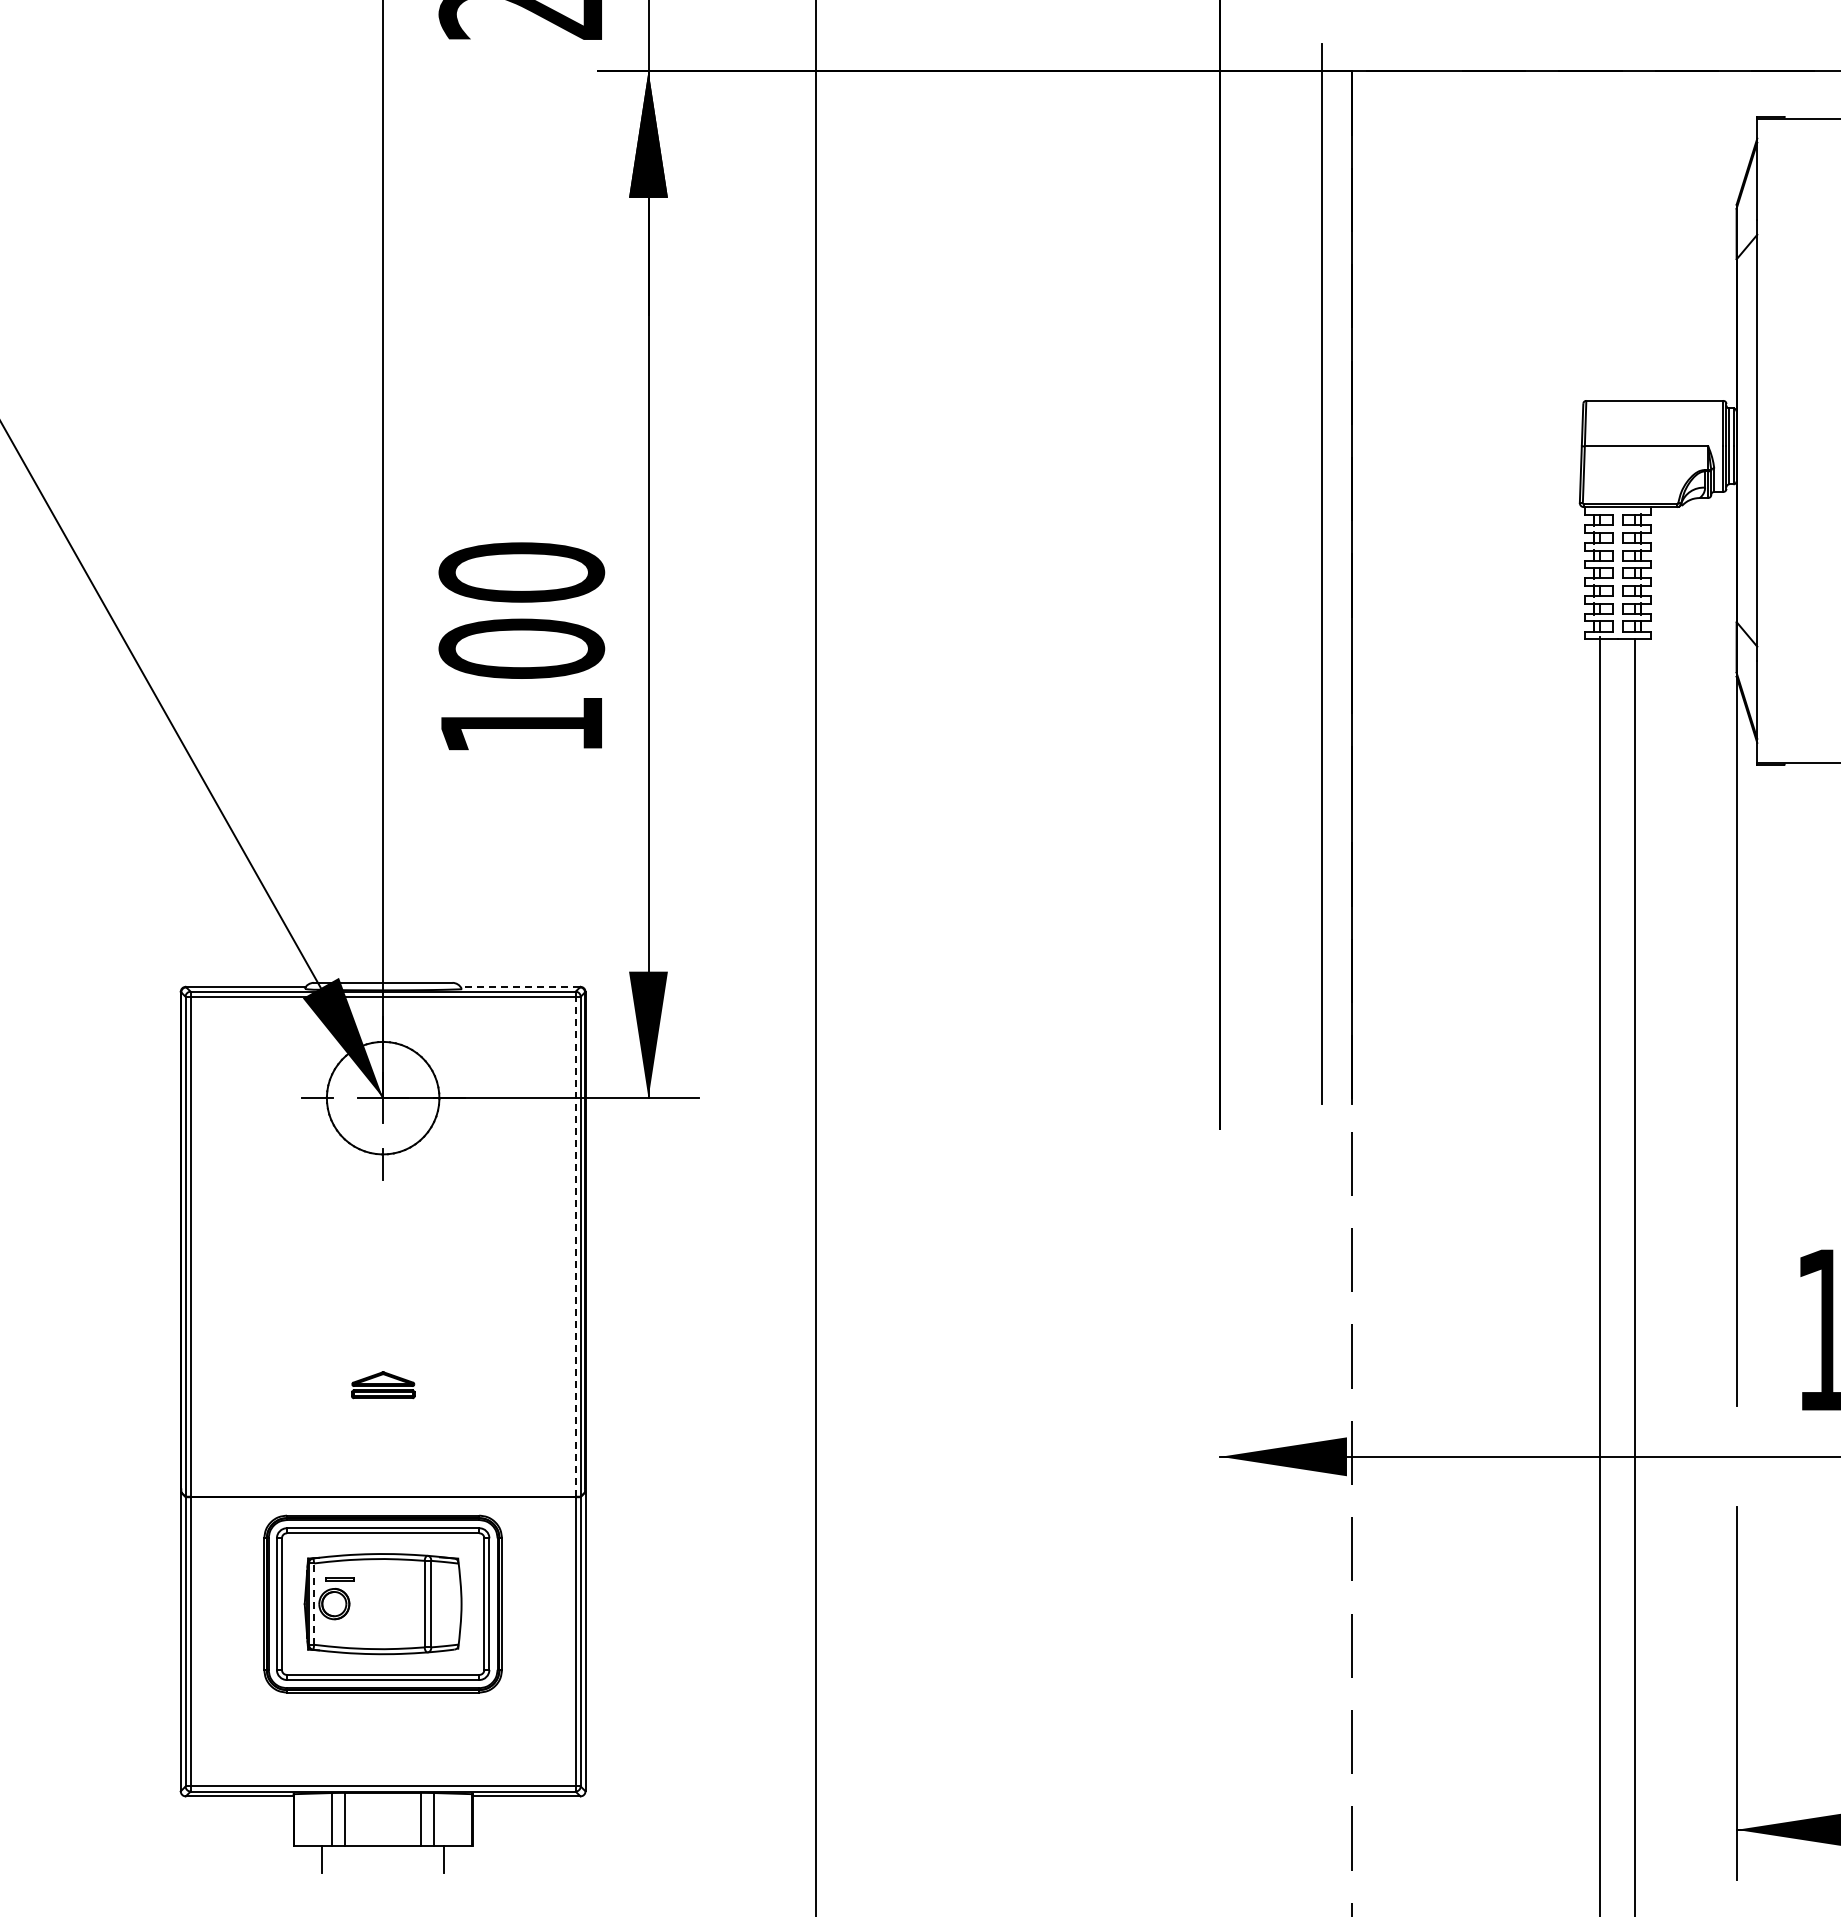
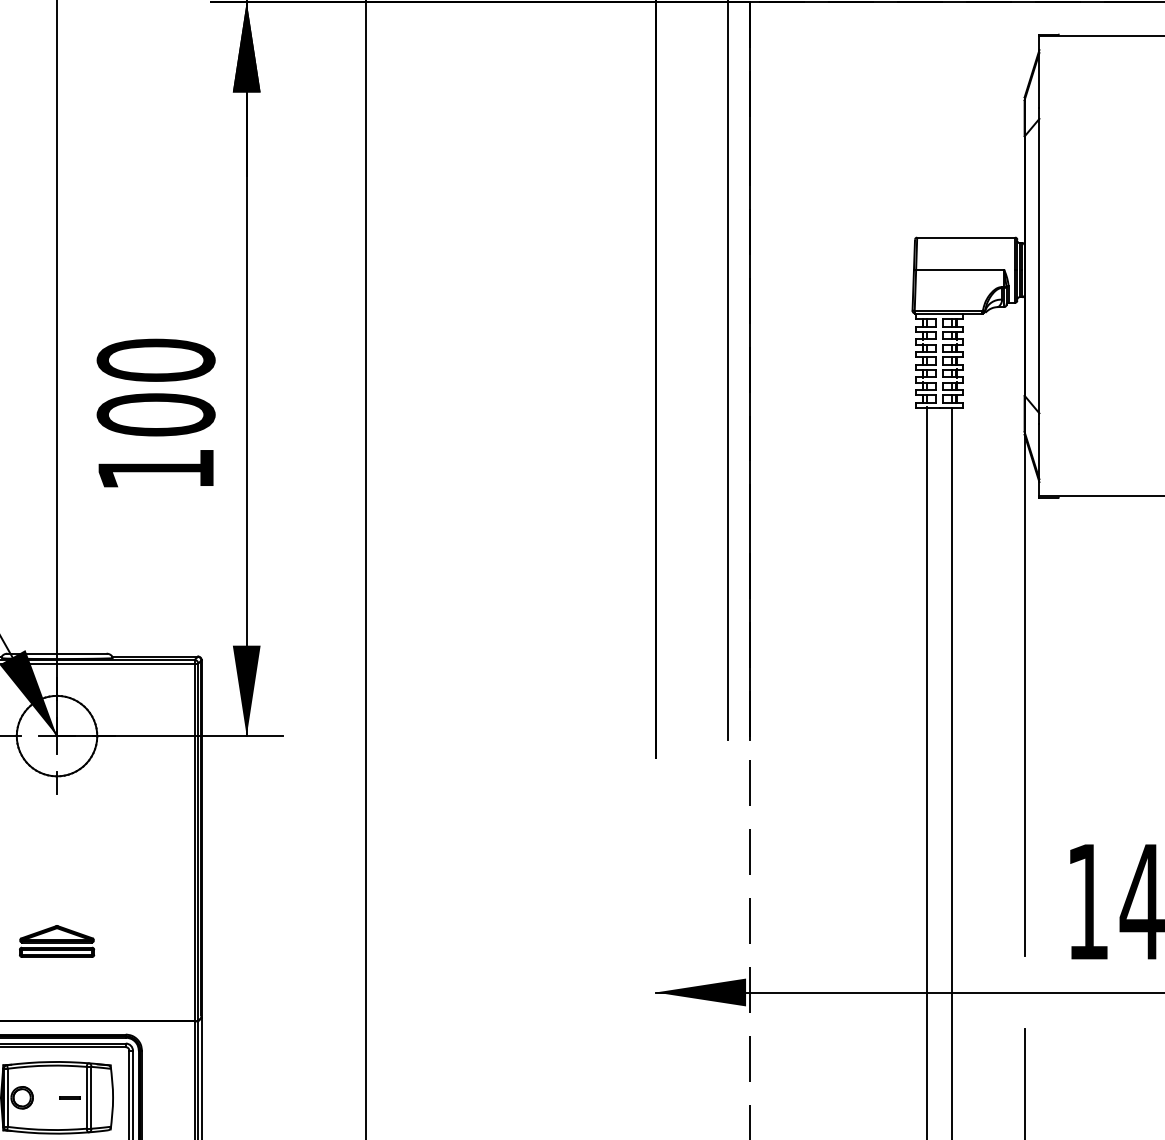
line: (520, 986) -> (155, 656), dashed -> solid
line: (575, 1246) -> (194, 842), dashed -> solid
part: (383, 1384) -> (57, 940), size x1.67
line: (339, 1578) -> (70, 1097), moved
line: (314, 1604) -> (7, 1098), dashed -> solid

